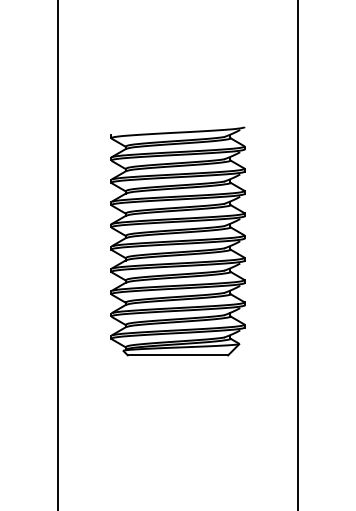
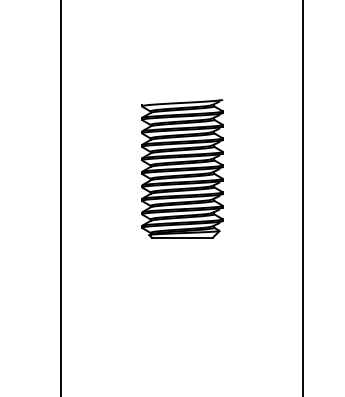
part: (177, 241) -> (181, 168), size x0.6

